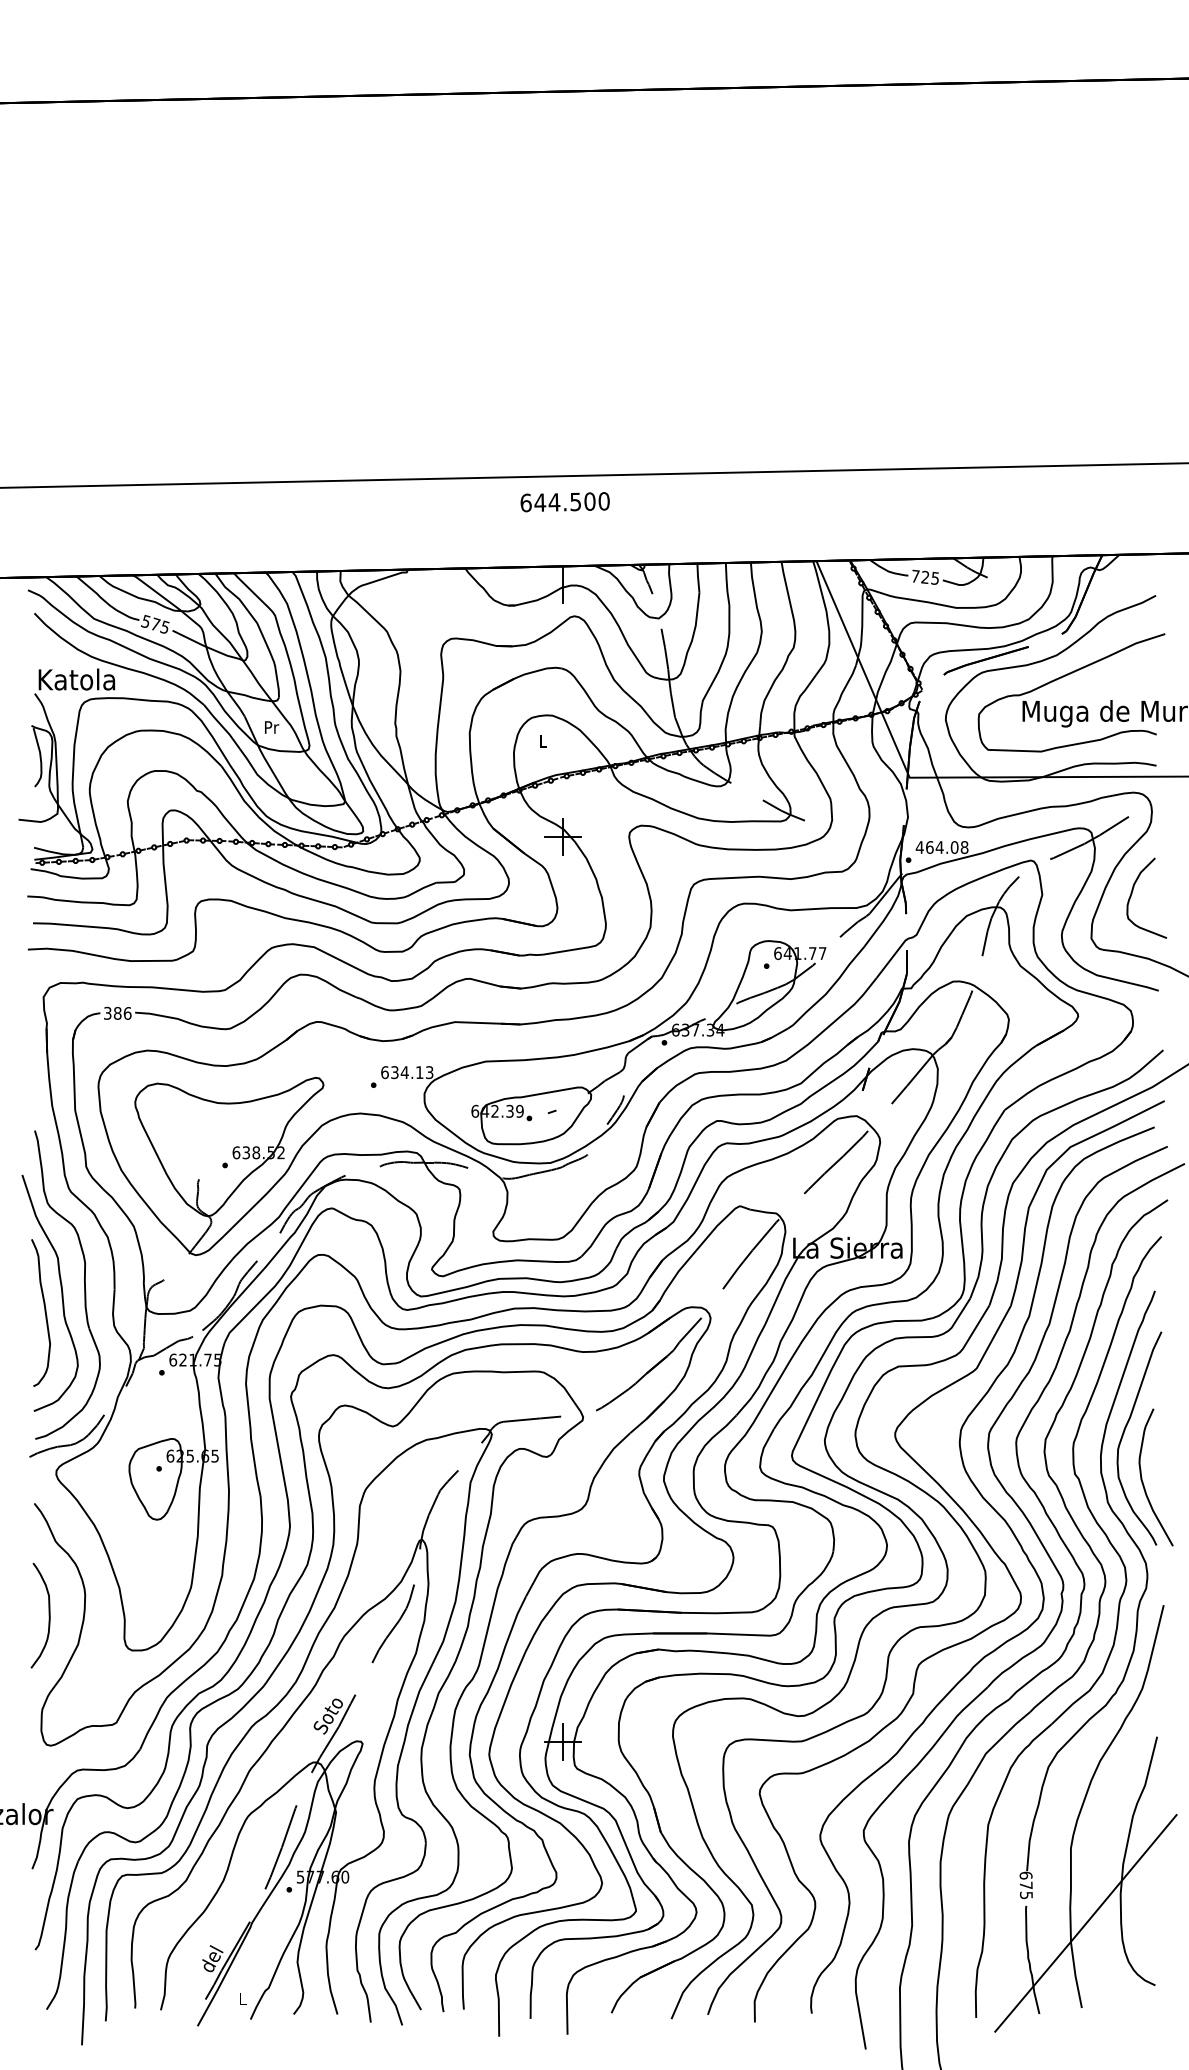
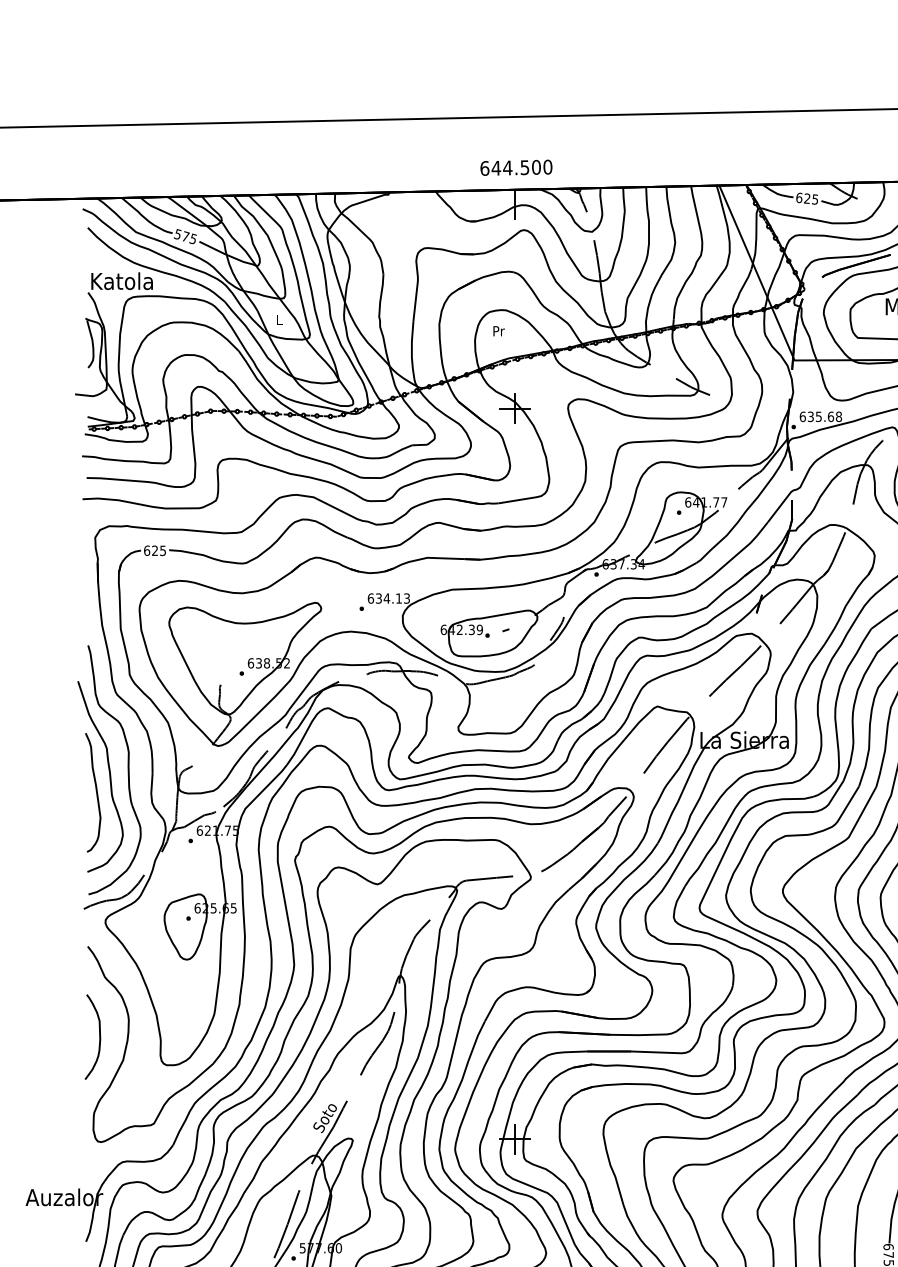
text: (564, 502) -> (515, 168), moved
text: (915, 575) -> (799, 197), 725 -> 625
text: (272, 727) -> (280, 319), Pr -> L
text: (543, 741) -> (498, 331), L -> Pr
text: (936, 847) -> (816, 416), 464.08 -> 635.68
text: (117, 1012) -> (154, 550), 386 -> 625

